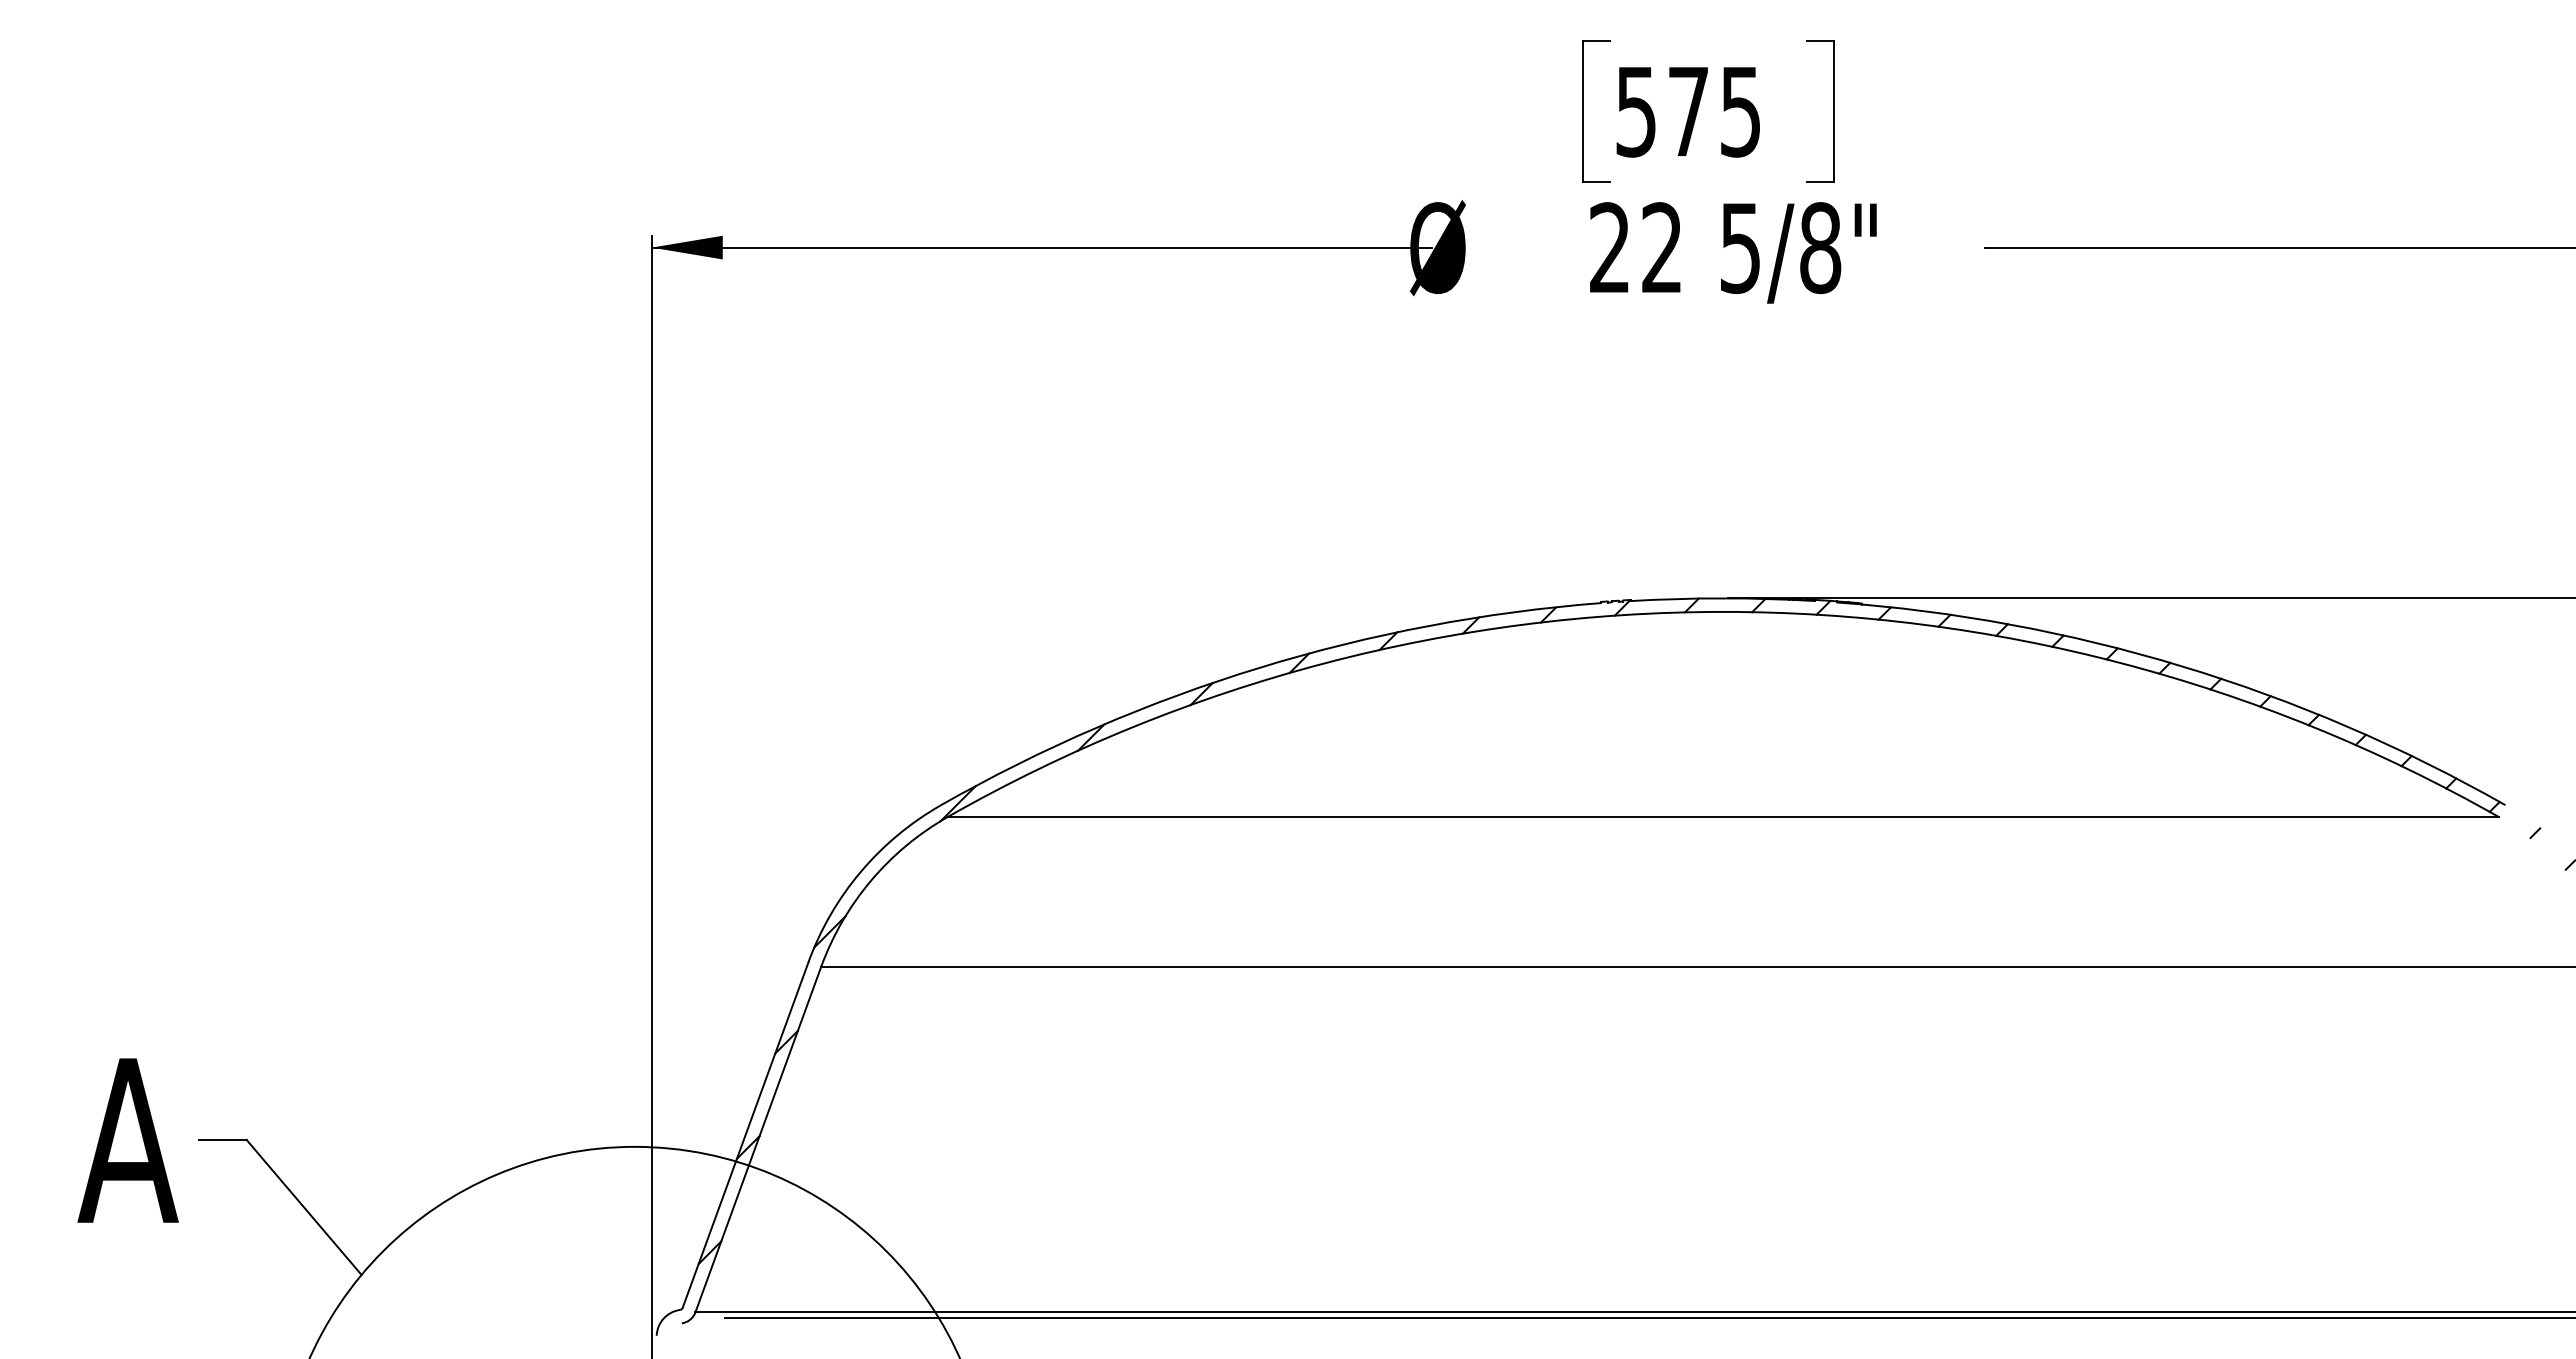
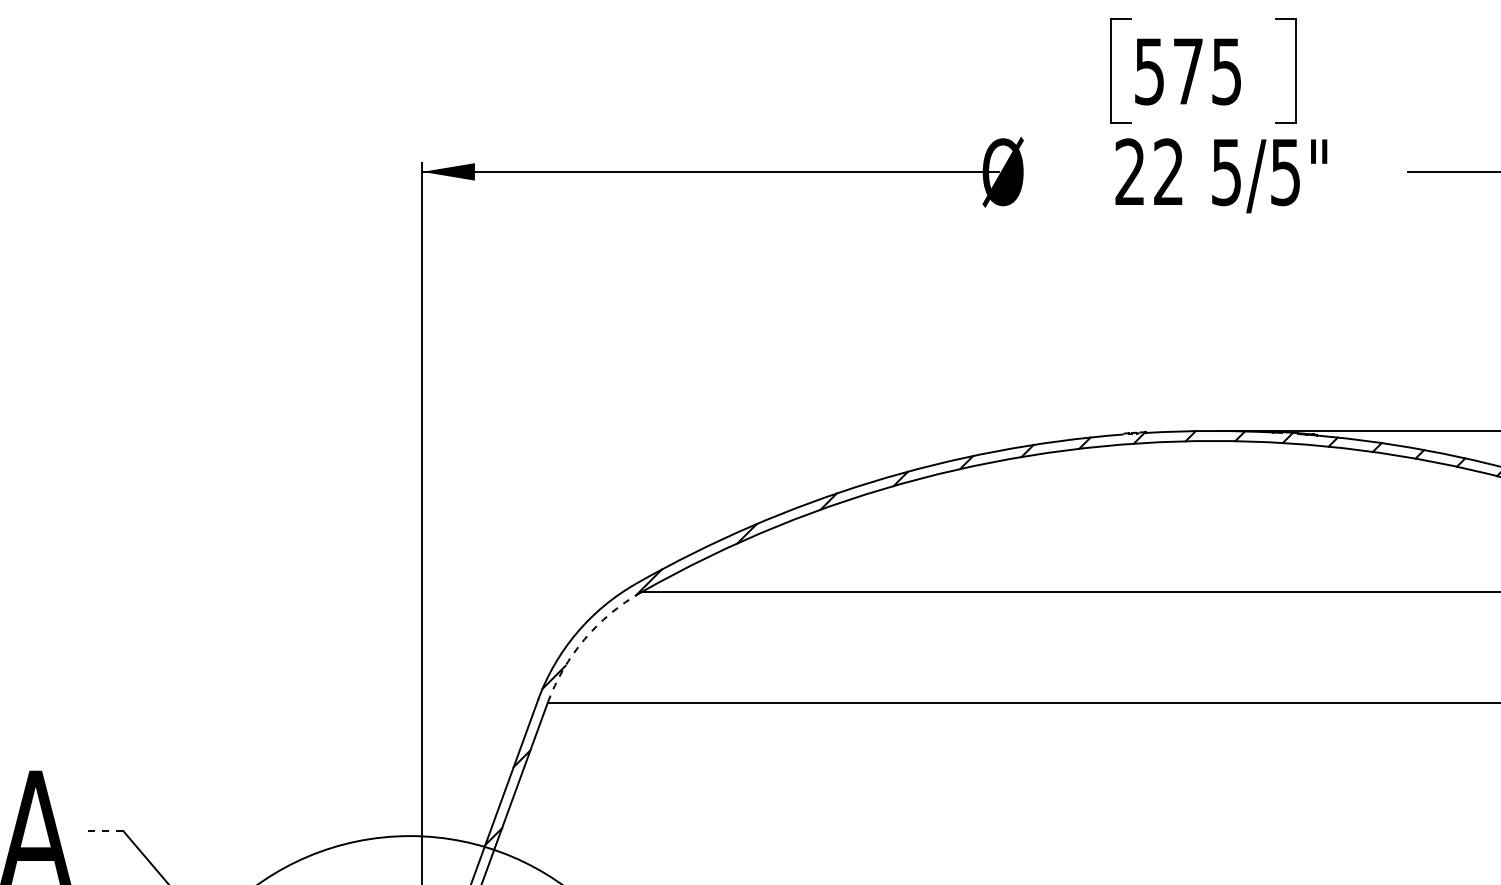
text: (1820, 248) -> (1285, 172), 5/8" -> 5/5"
arc: (871, 880) -> (584, 639), solid -> dashed
line: (223, 1140) -> (106, 831), solid -> dashed

